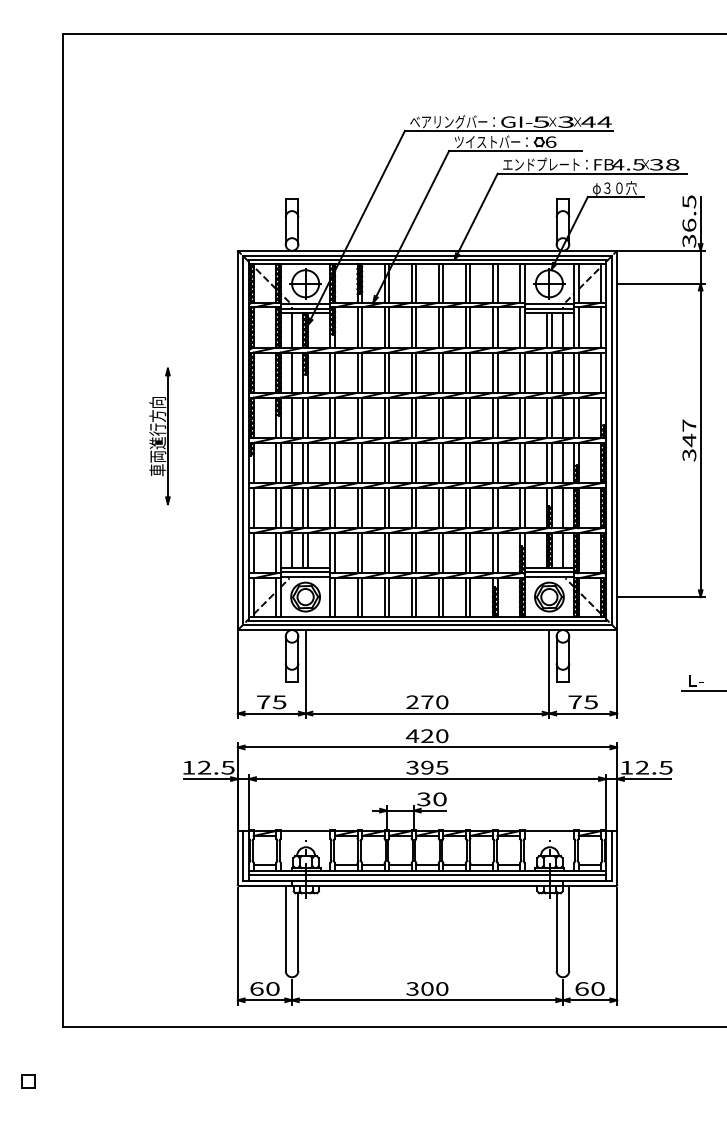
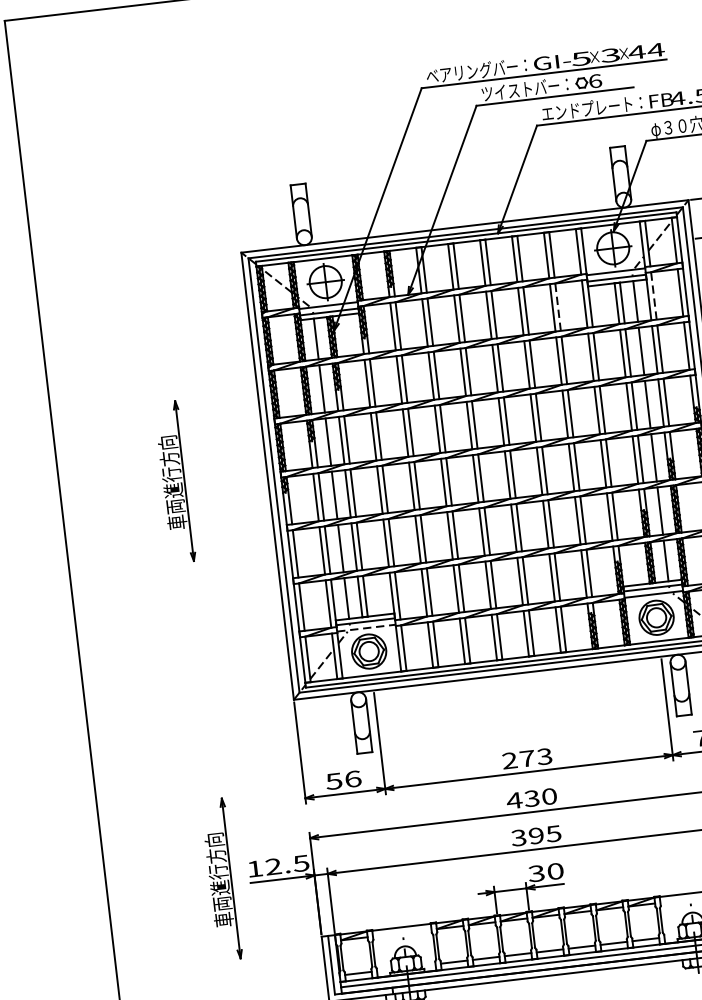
line: (497, 327) -> (558, 307), solid -> dashed
line: (578, 327) -> (653, 295), solid -> dashed
line: (305, 577) -> (366, 628), solid -> dashed
text: (271, 702) -> (343, 780), 75 -> 56
text: (442, 702) -> (545, 756), 270 -> 273
text: (427, 736) -> (532, 799), 420 -> 430
part: (159, 773) -> (221, 879), added

